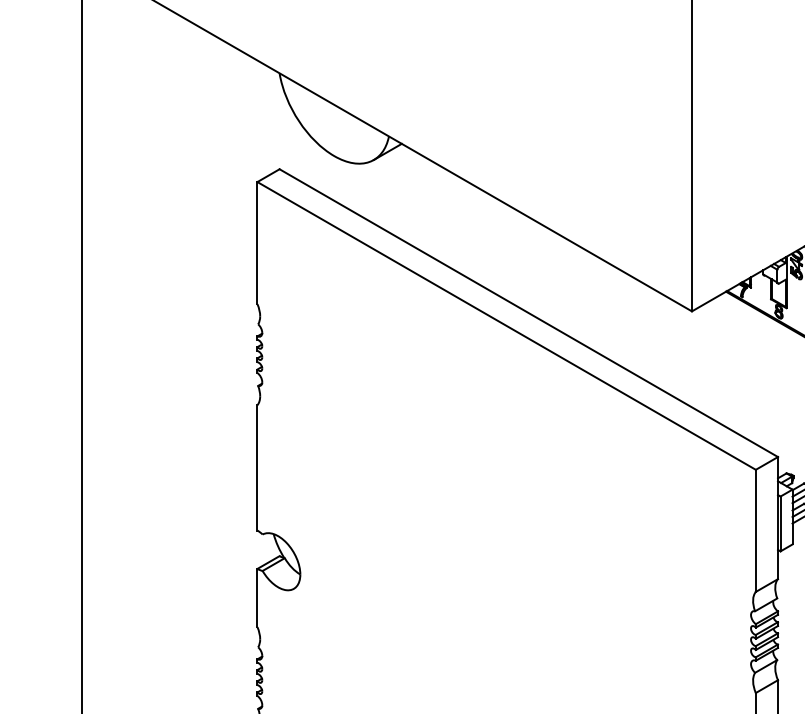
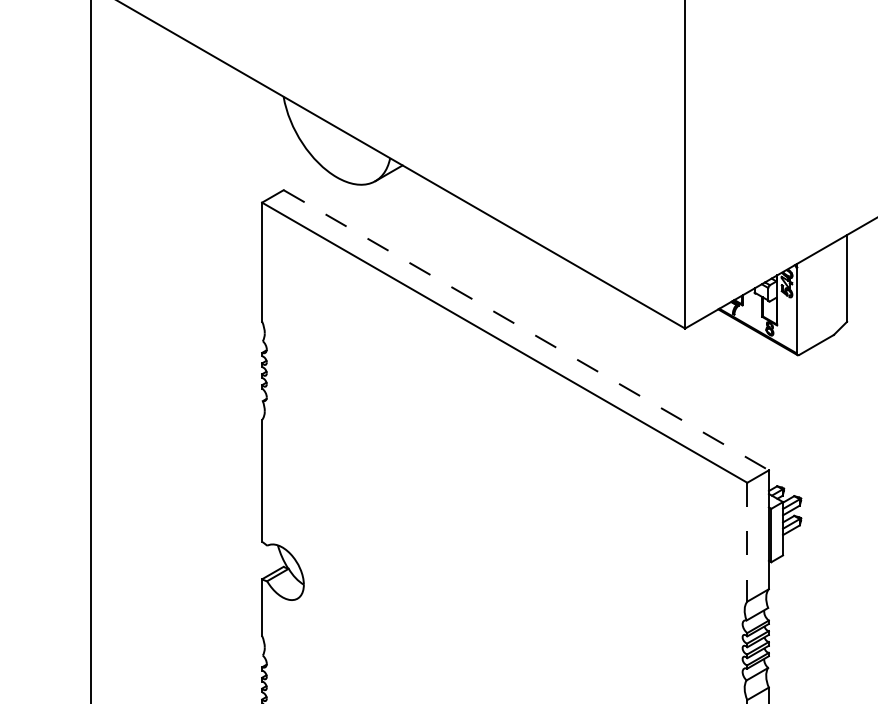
line: (529, 313) -> (526, 330), solid -> dashed
line: (756, 531) -> (747, 542), solid -> dashed

